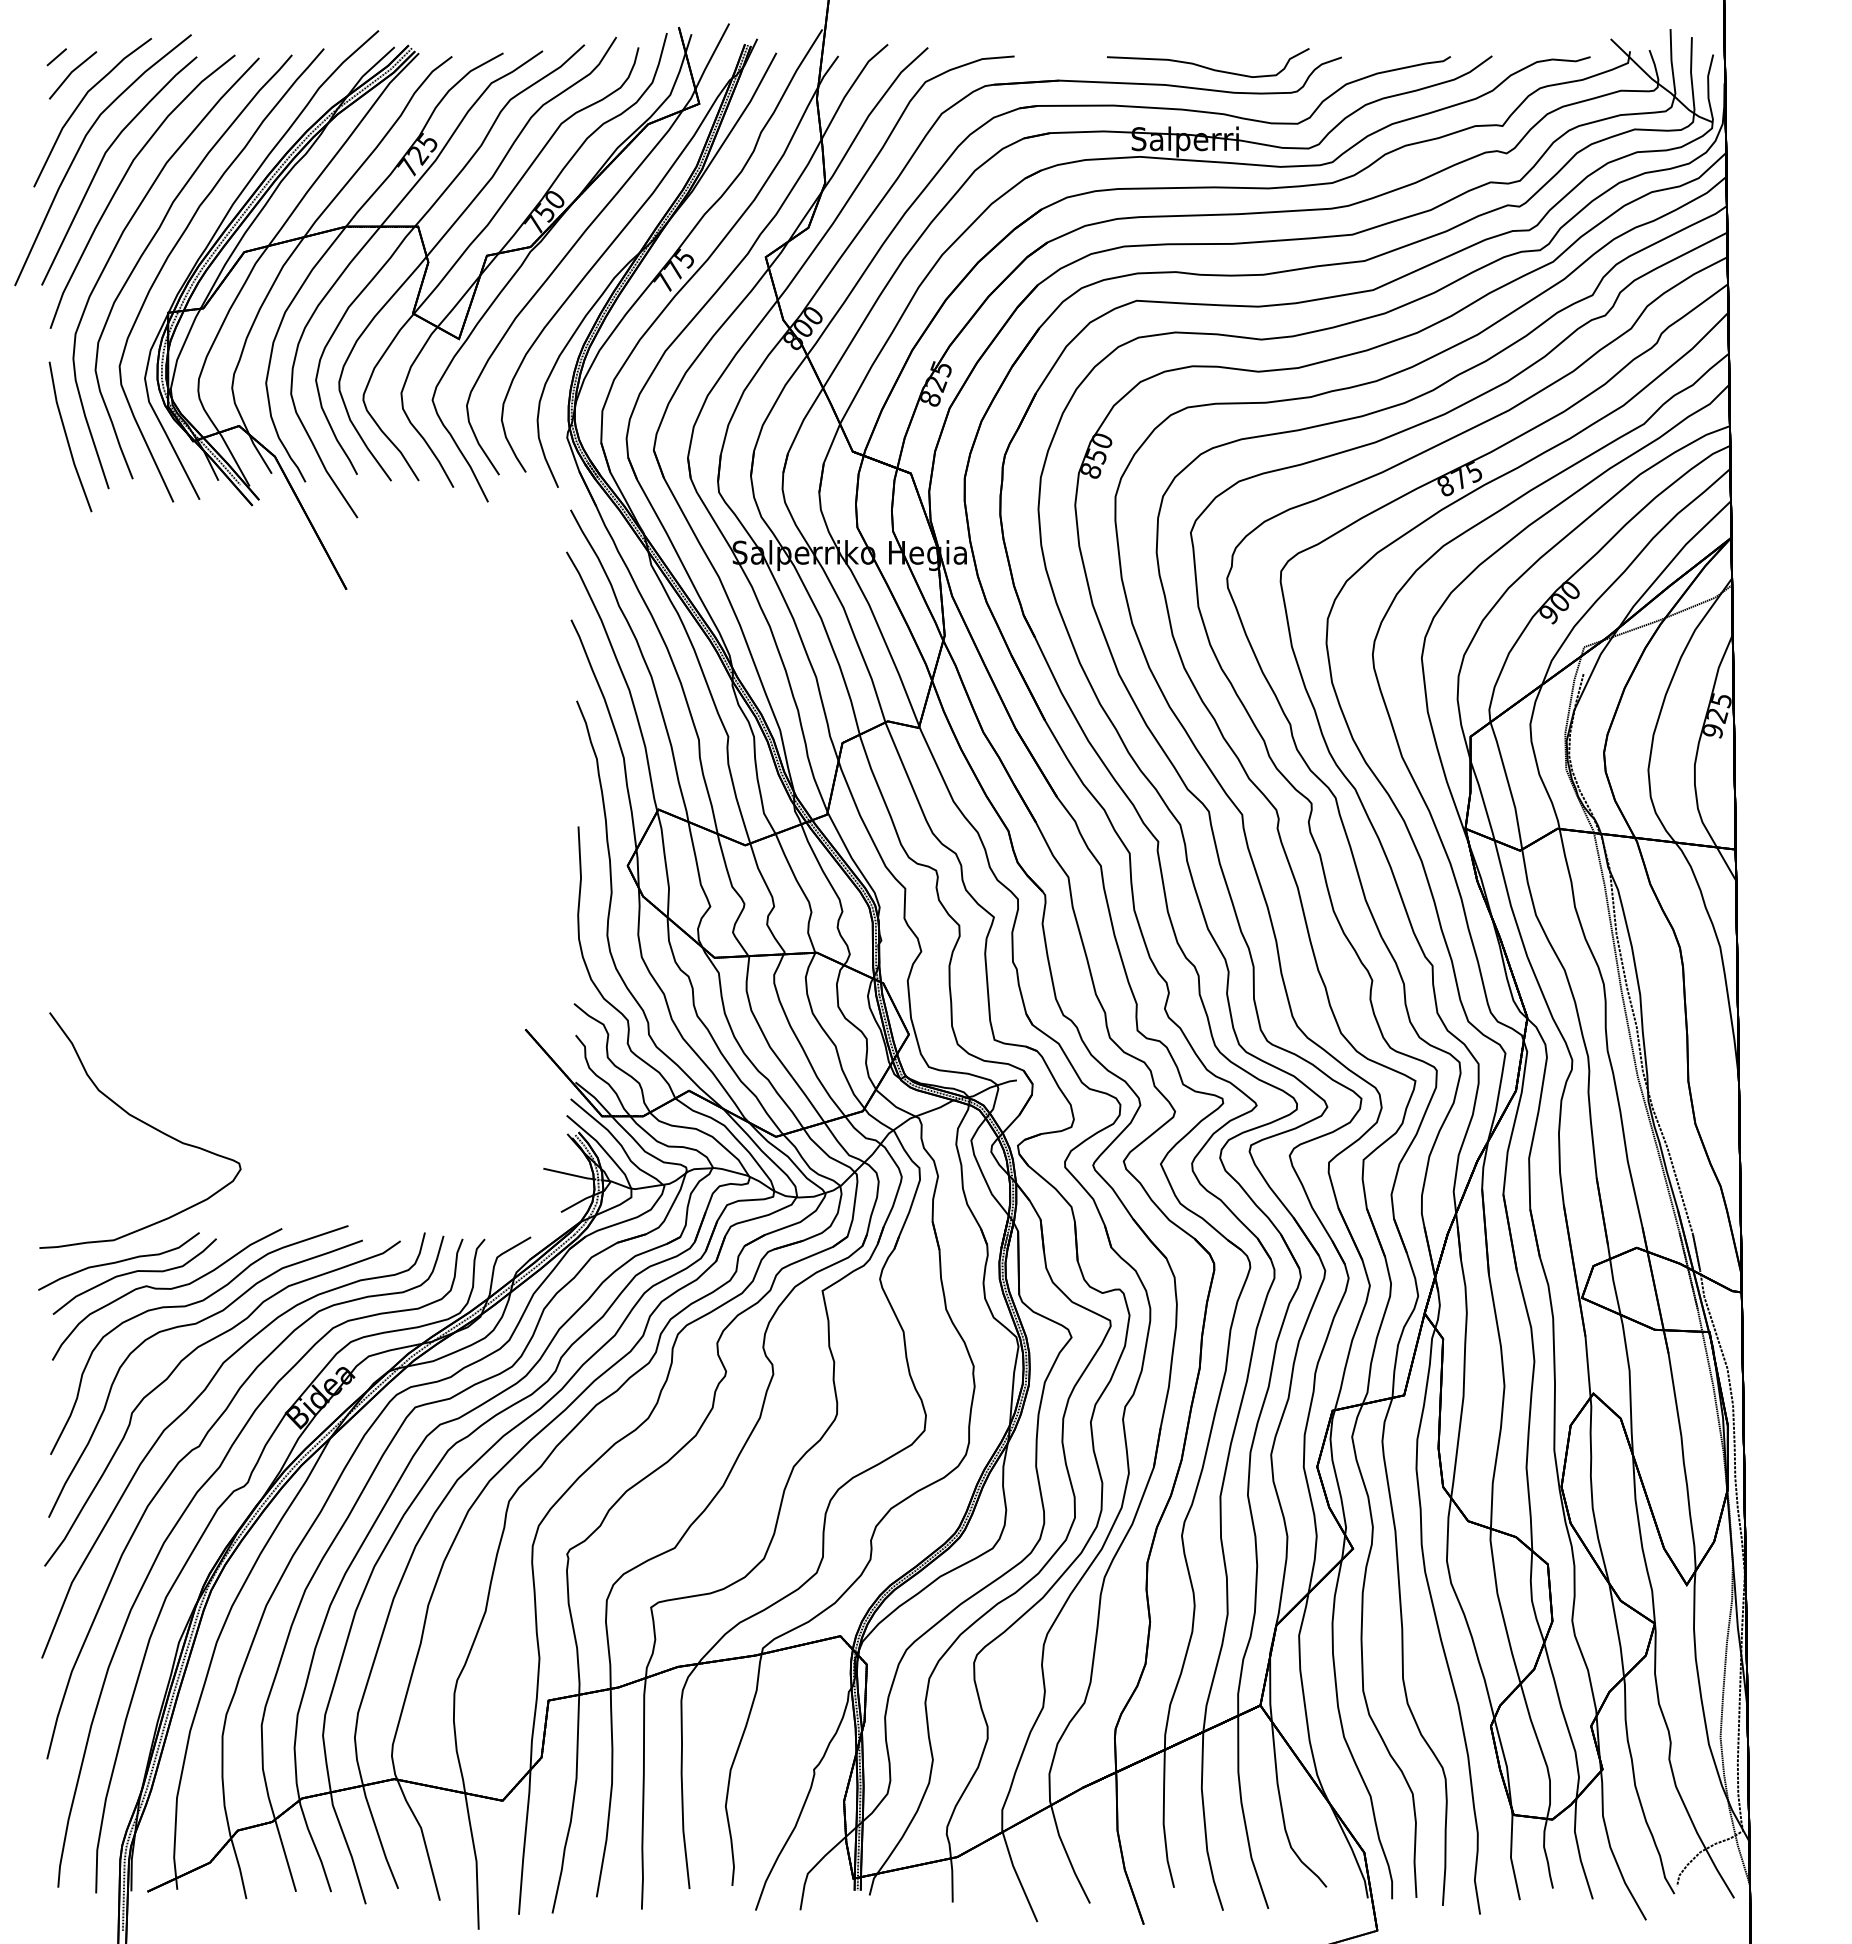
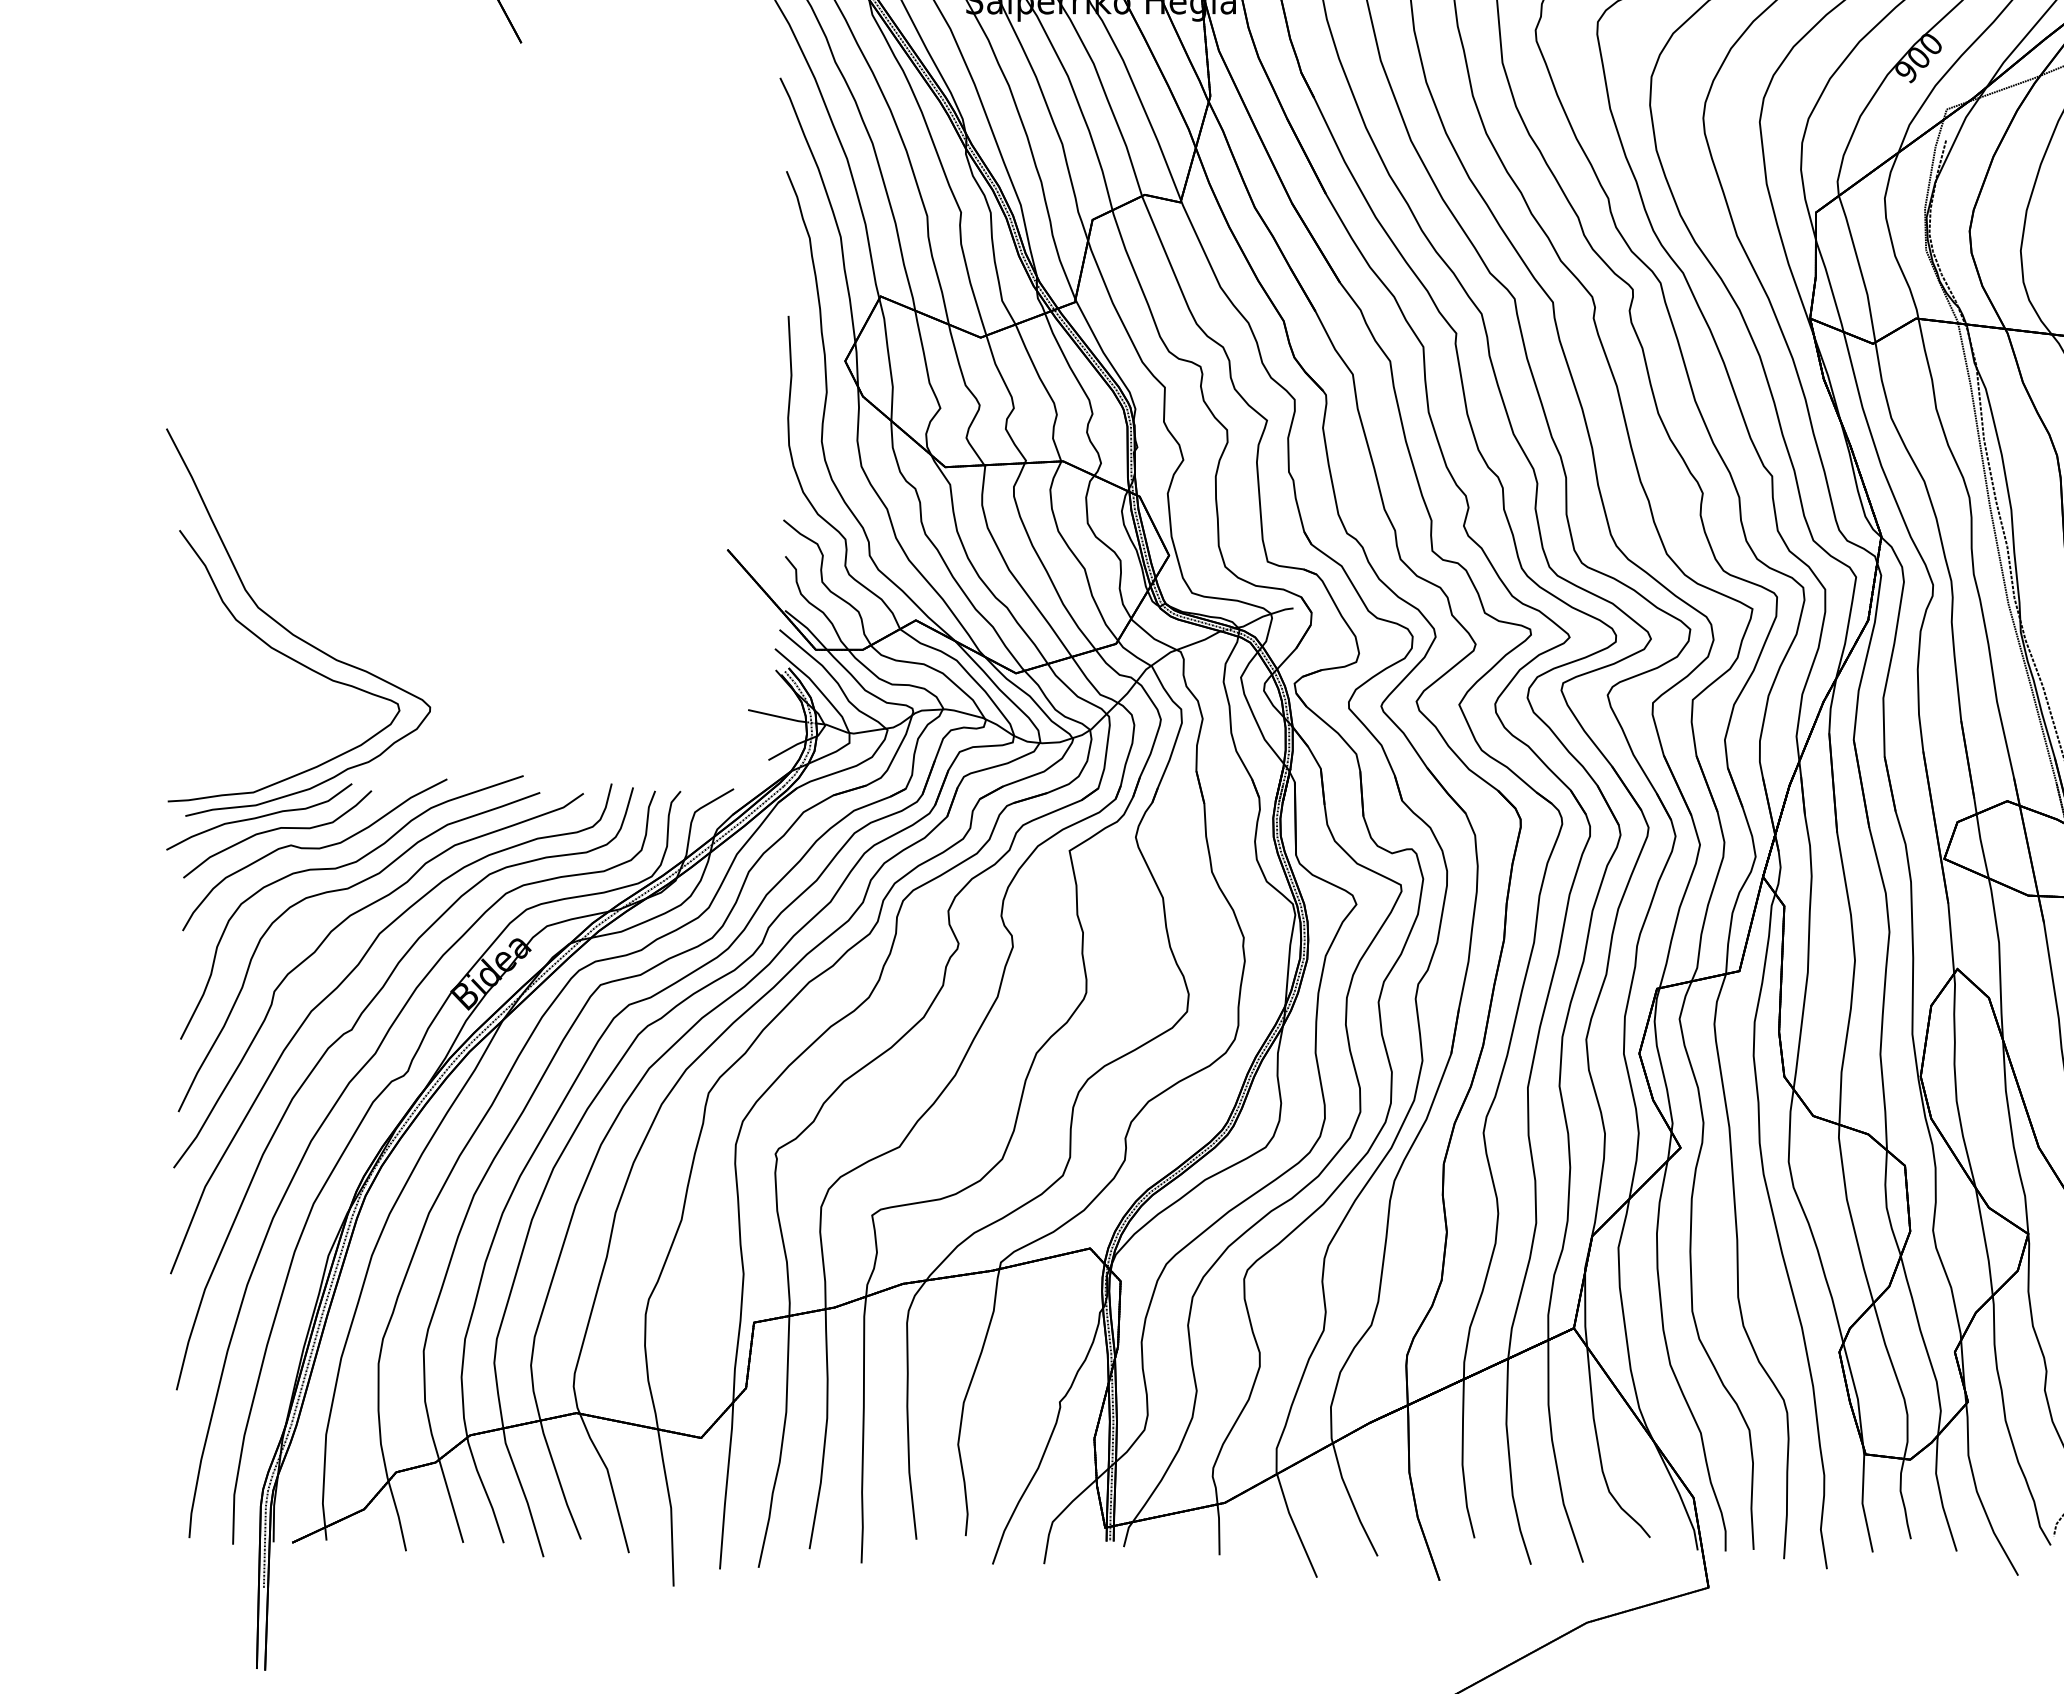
part: (145, 1099) -> (289, 630), added

